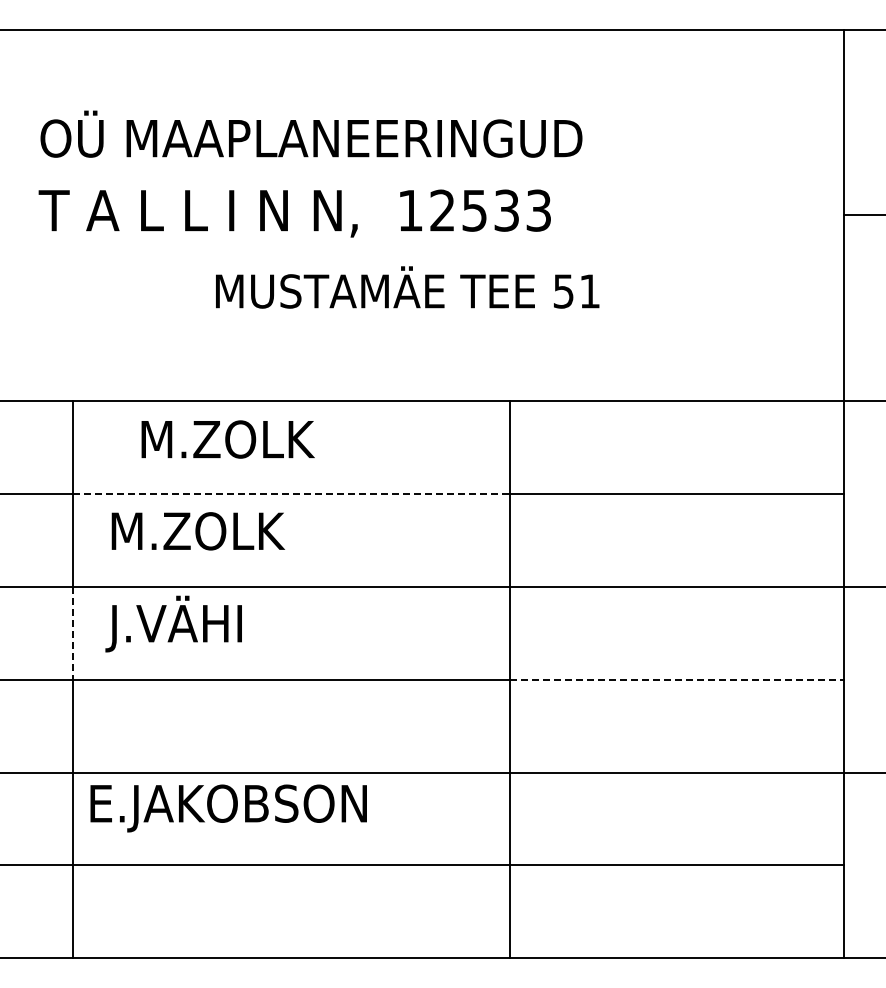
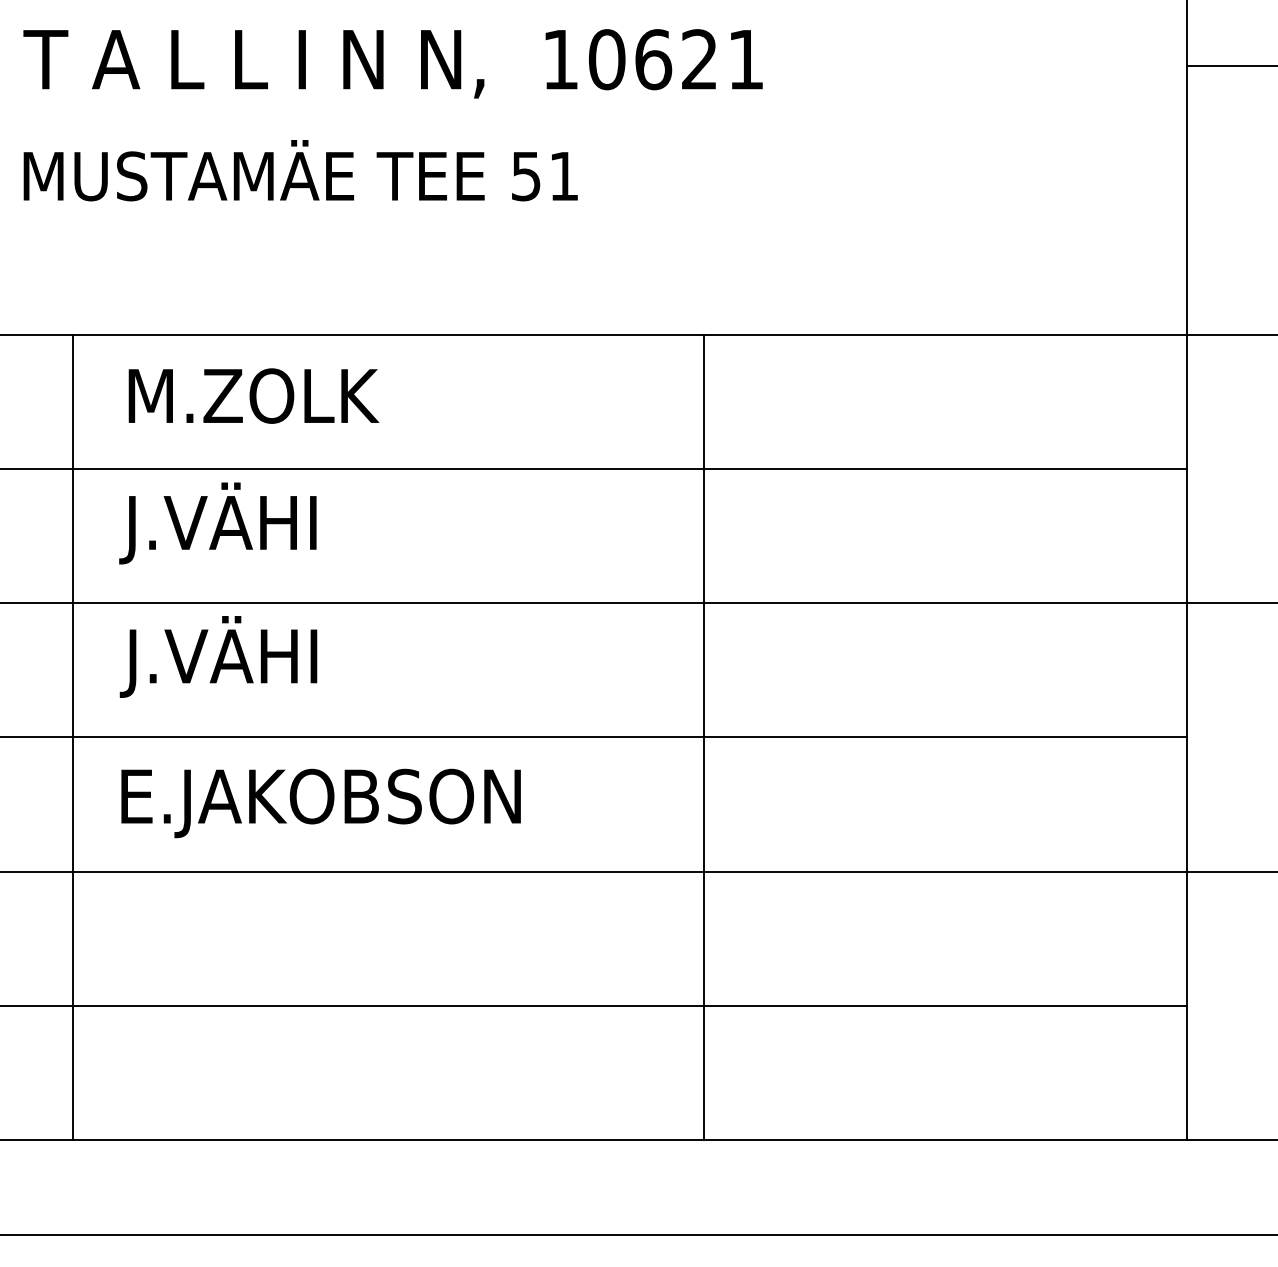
text: (490, 210) -> (676, 59), 12533 -> 10621
text: (407, 287) -> (300, 170), moved
text: (227, 439) -> (252, 396), moved
line: (291, 493) -> (388, 468), dashed -> solid
text: (195, 531) -> (249, 523), M.ZOLK -> J.VÄHI
line: (73, 633) -> (73, 670), dashed -> solid
line: (677, 679) -> (946, 737), dashed -> solid
text: (228, 808) -> (320, 803), moved

